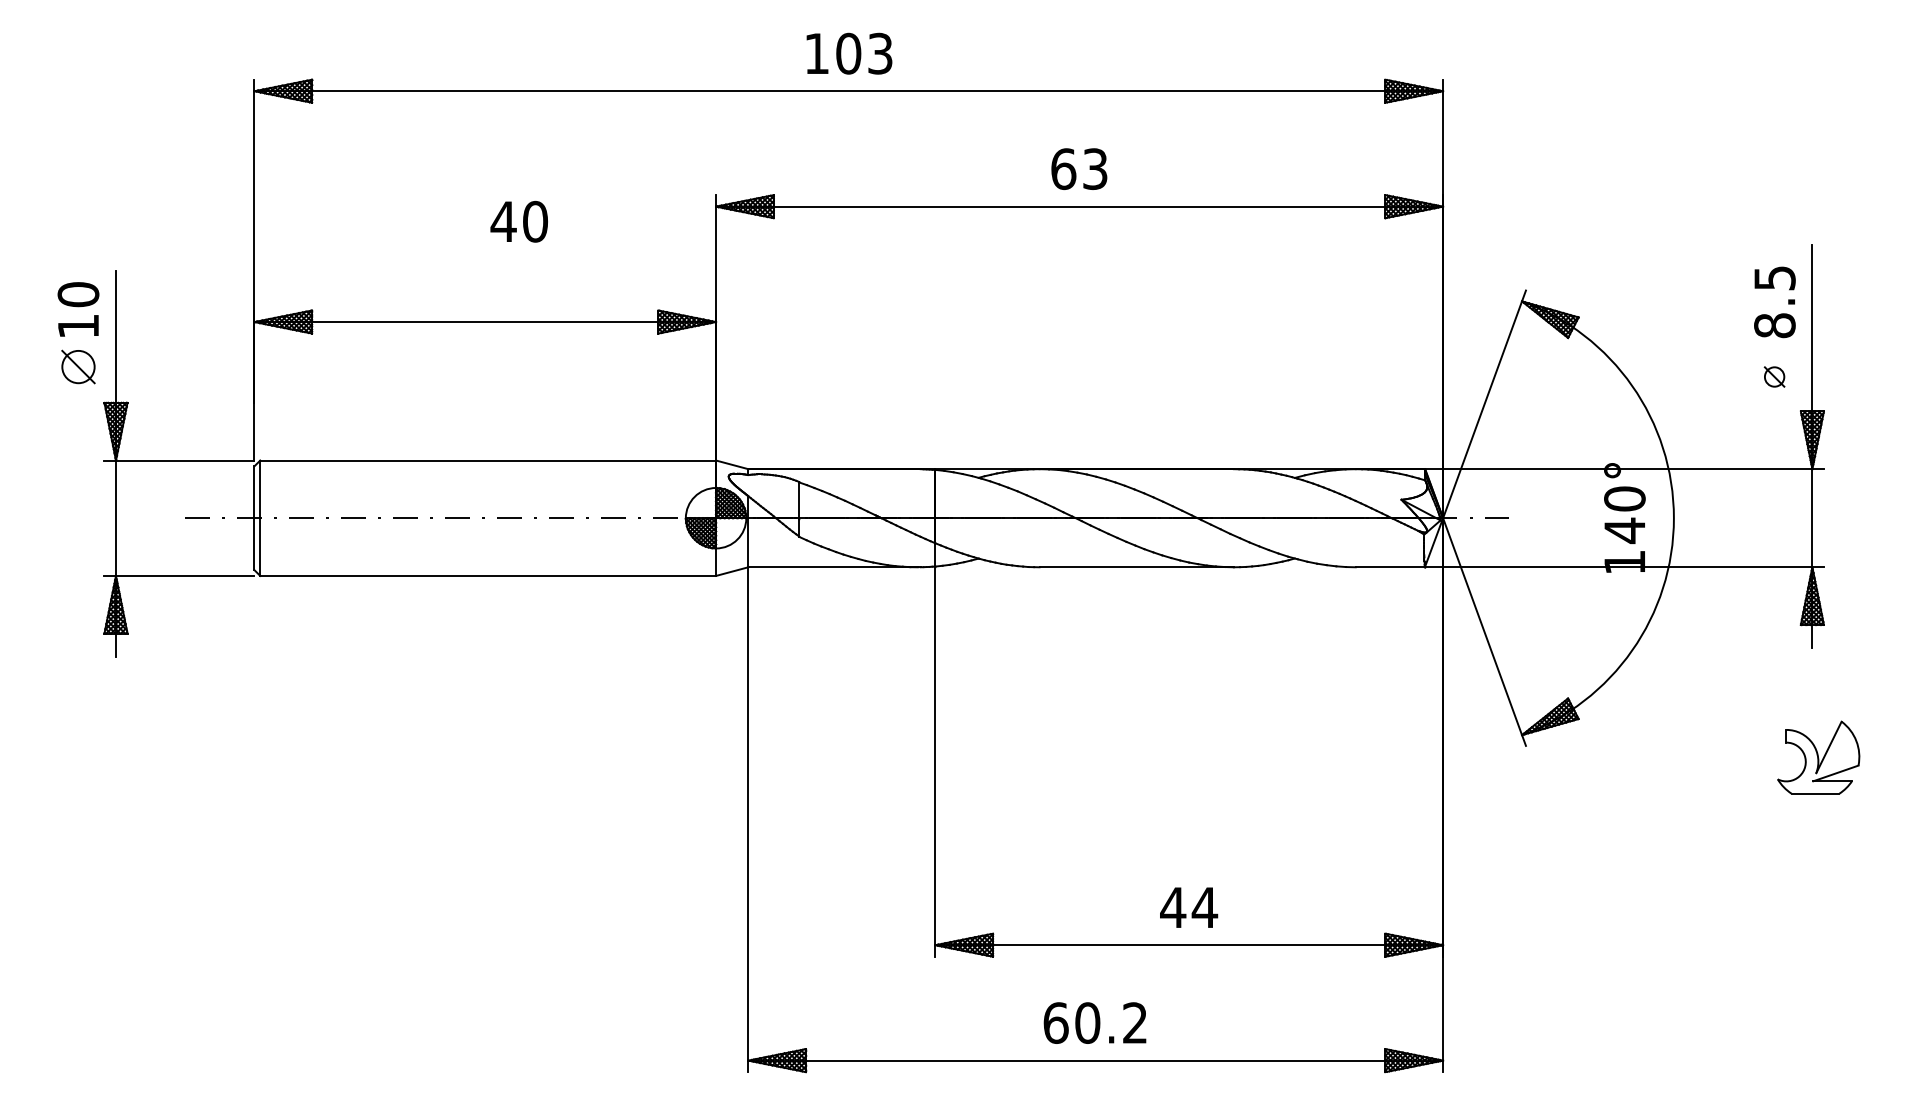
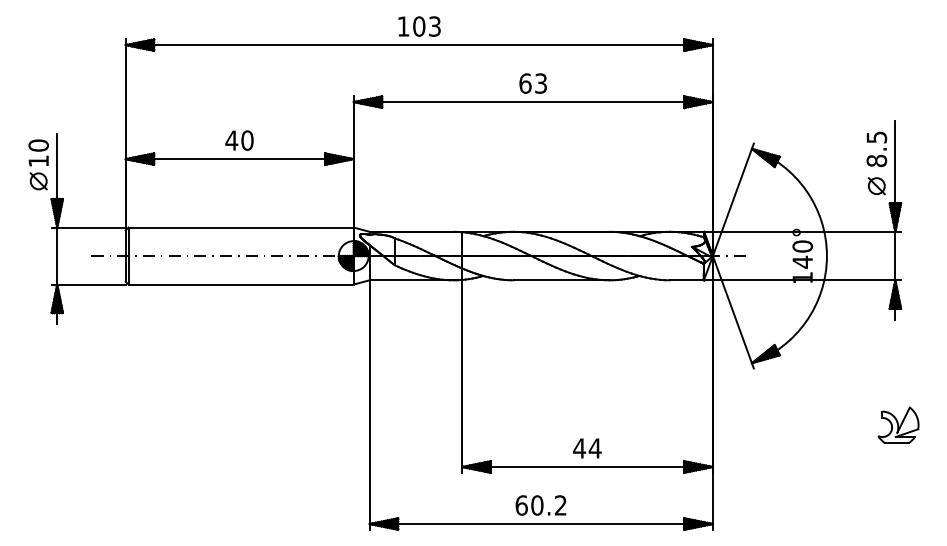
text: (519, 221) -> (239, 140), moved
part: (1774, 377) -> (876, 186), size x1.67
part: (1818, 755) -> (898, 424), moved

